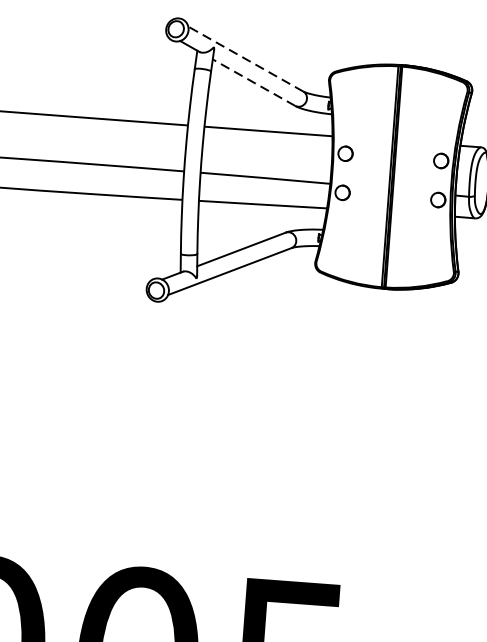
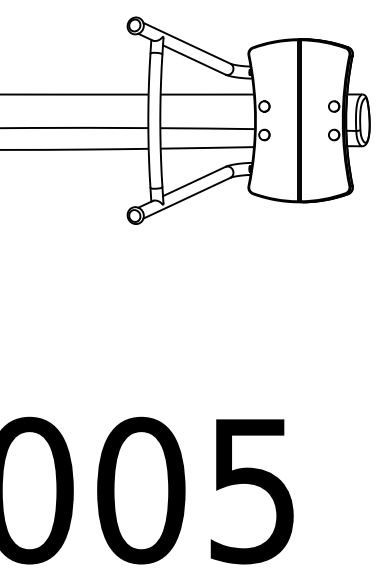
line: (245, 59) -> (186, 43), dashed -> solid
line: (253, 81) -> (193, 59), dashed -> solid

